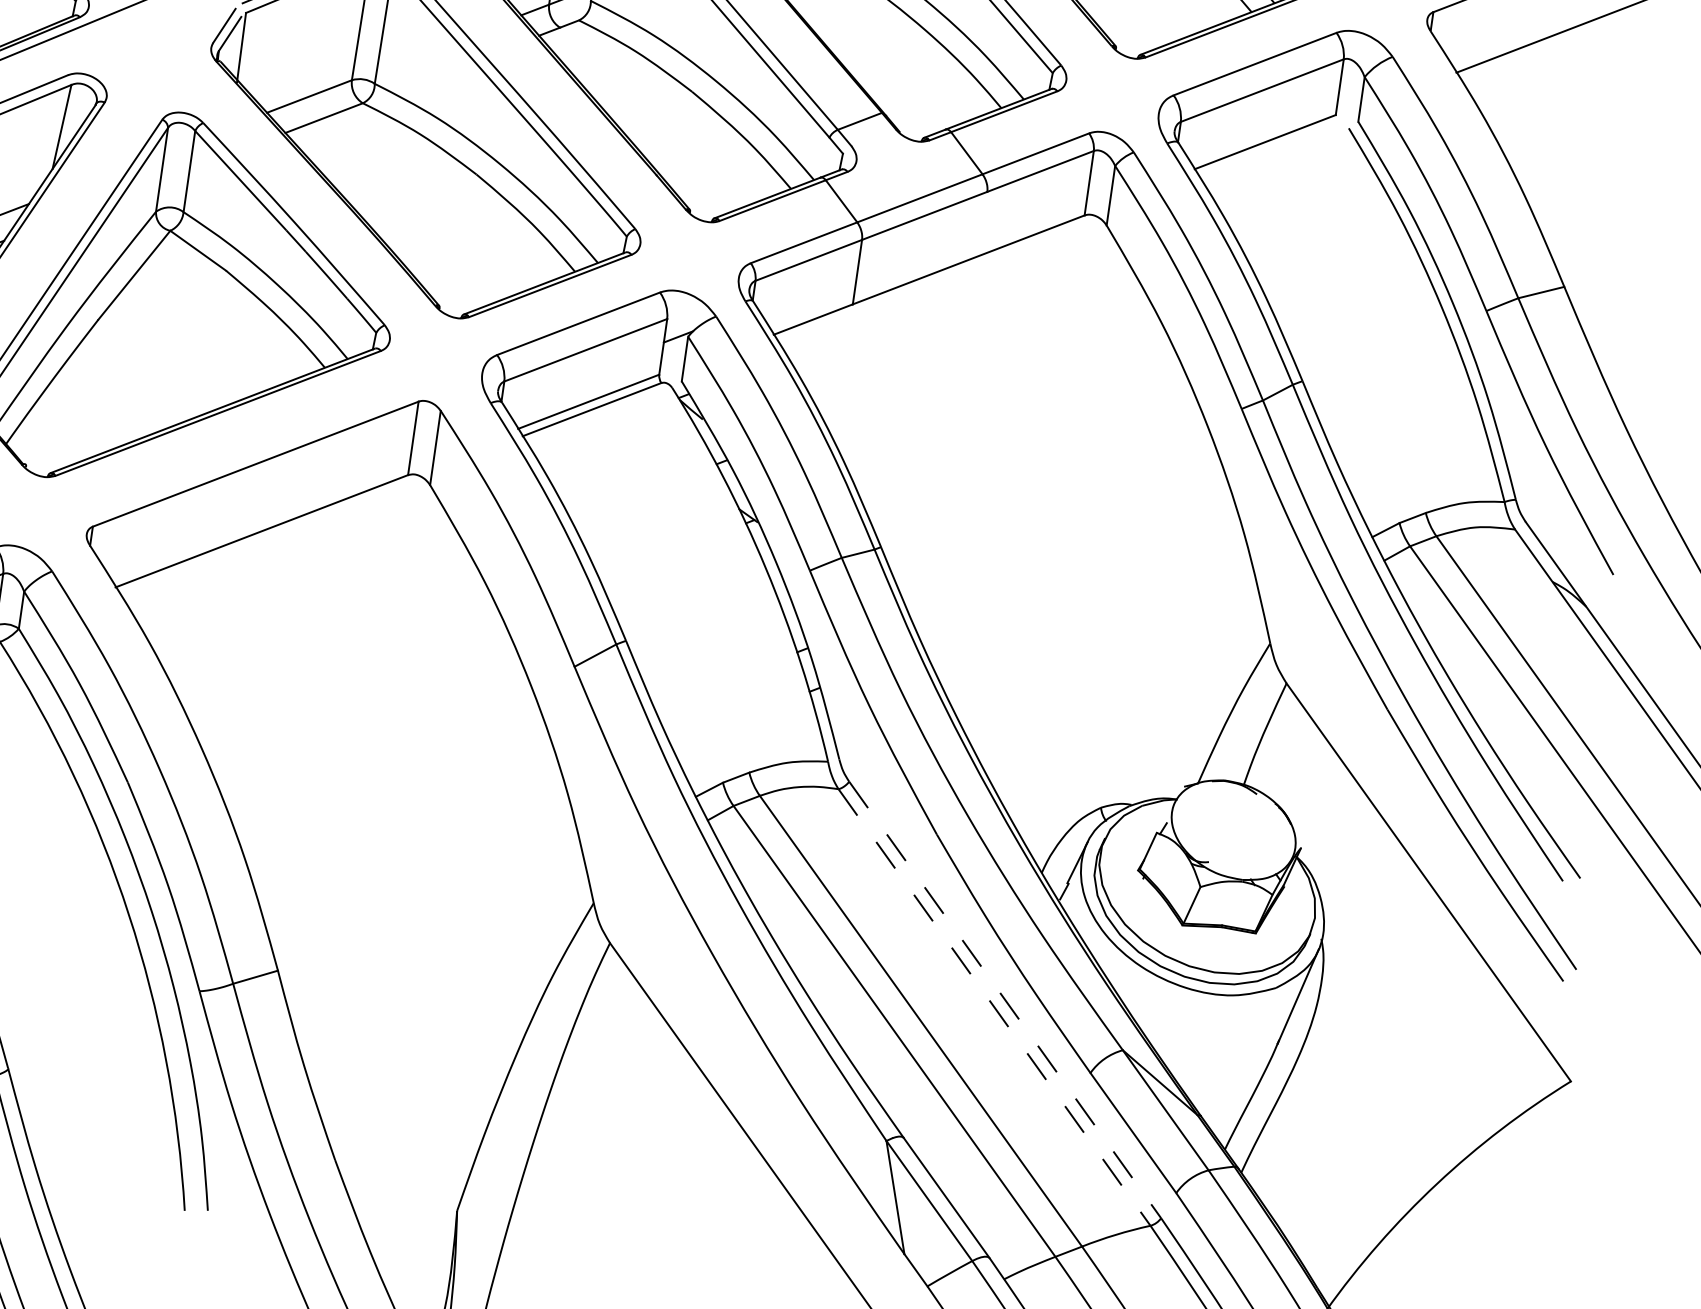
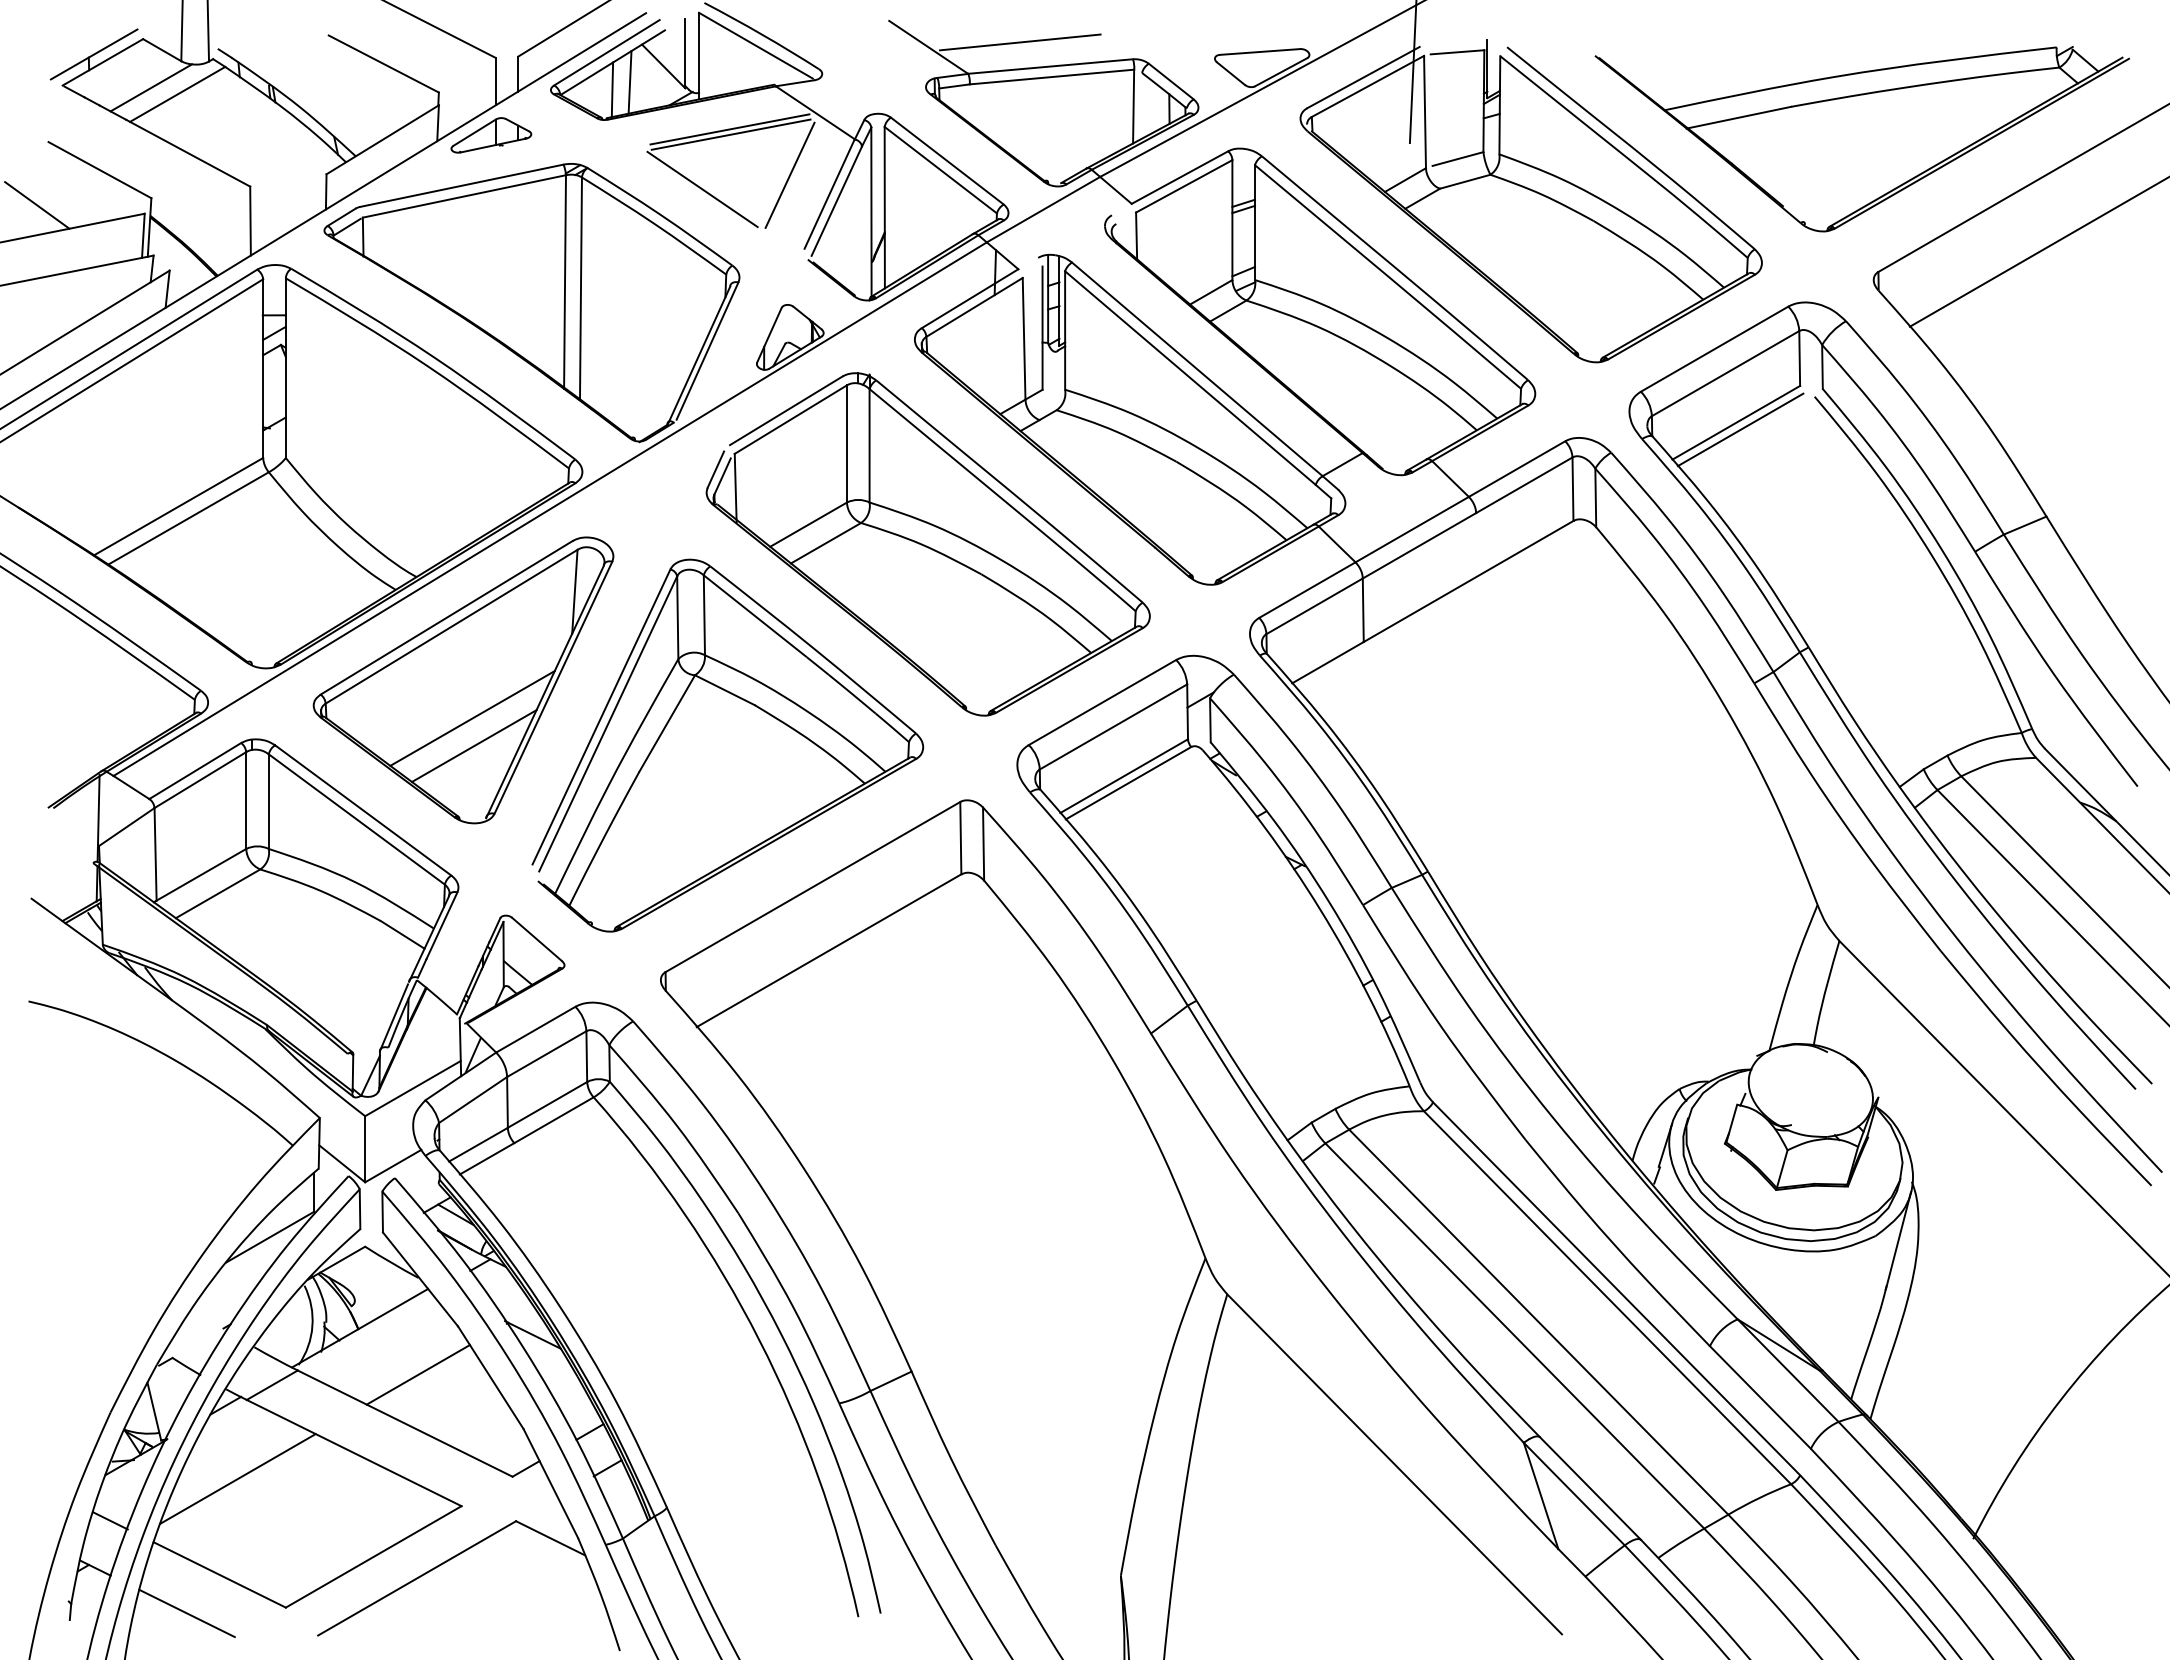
line: (1268, 149) -> (1740, 429), added
line: (1005, 999) -> (1616, 1288), dashed -> solid
line: (994, 1007) -> (1607, 1297), dashed -> solid

